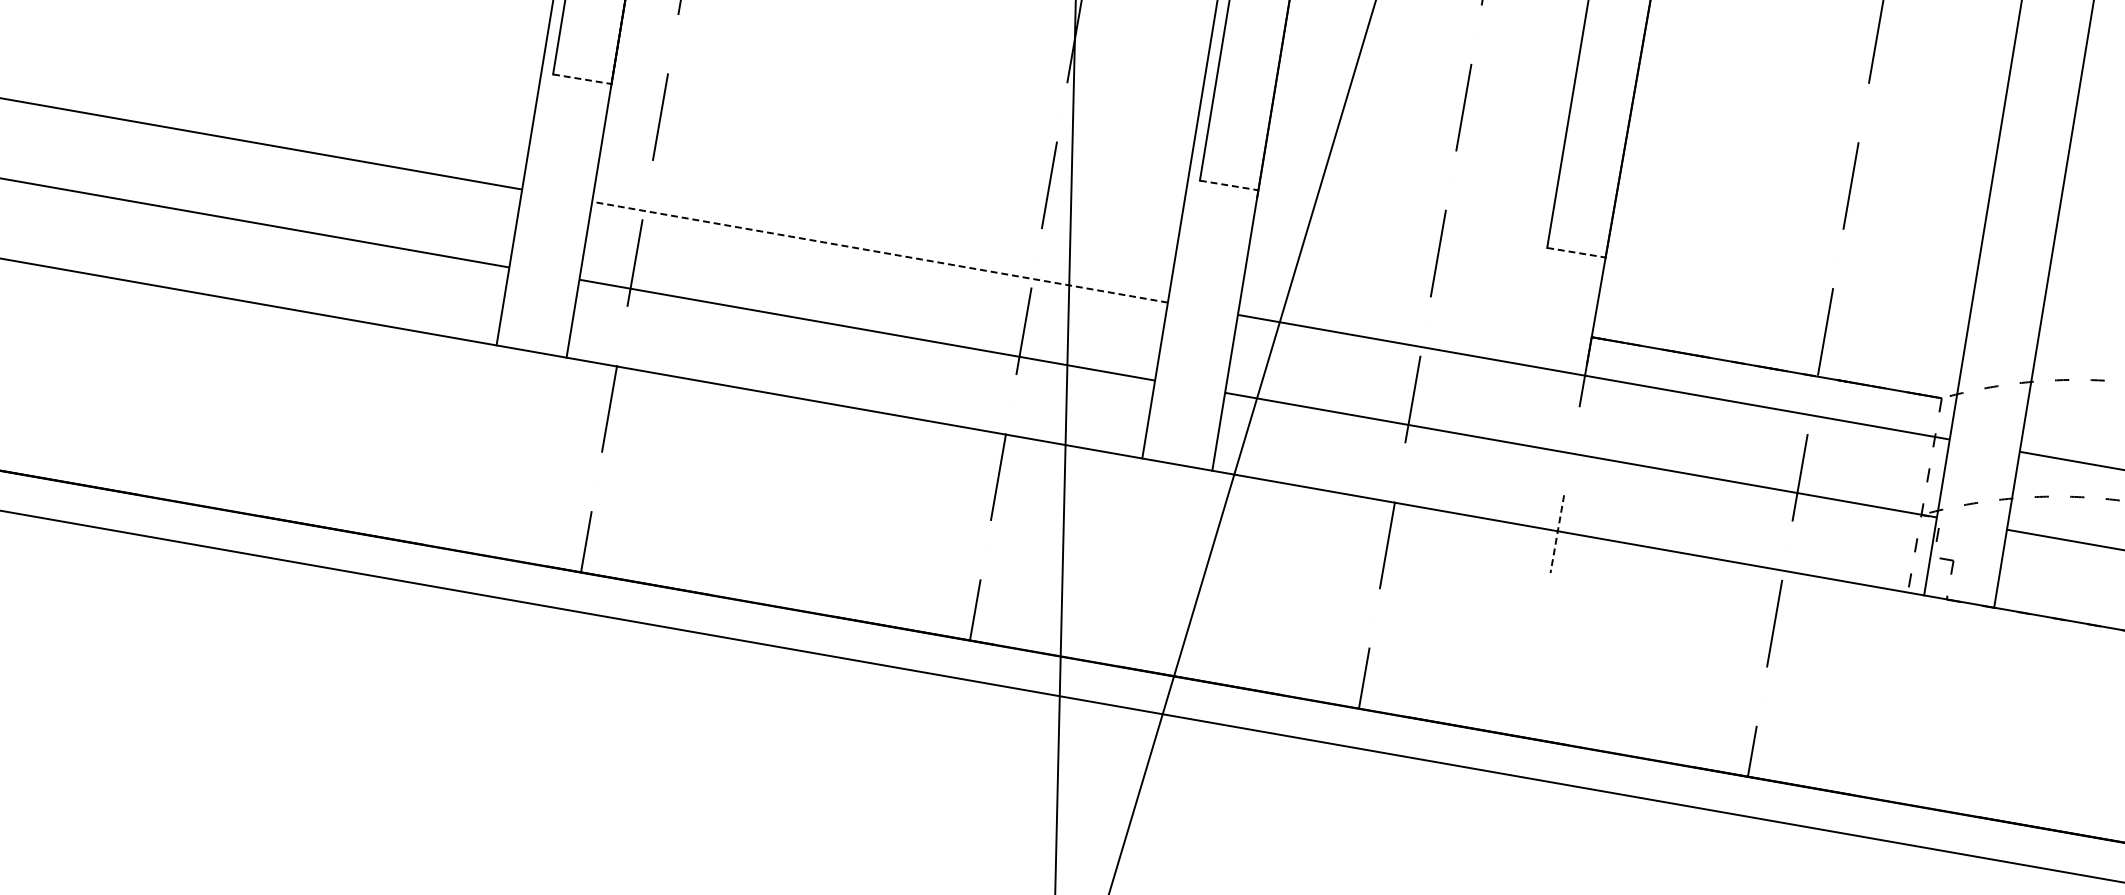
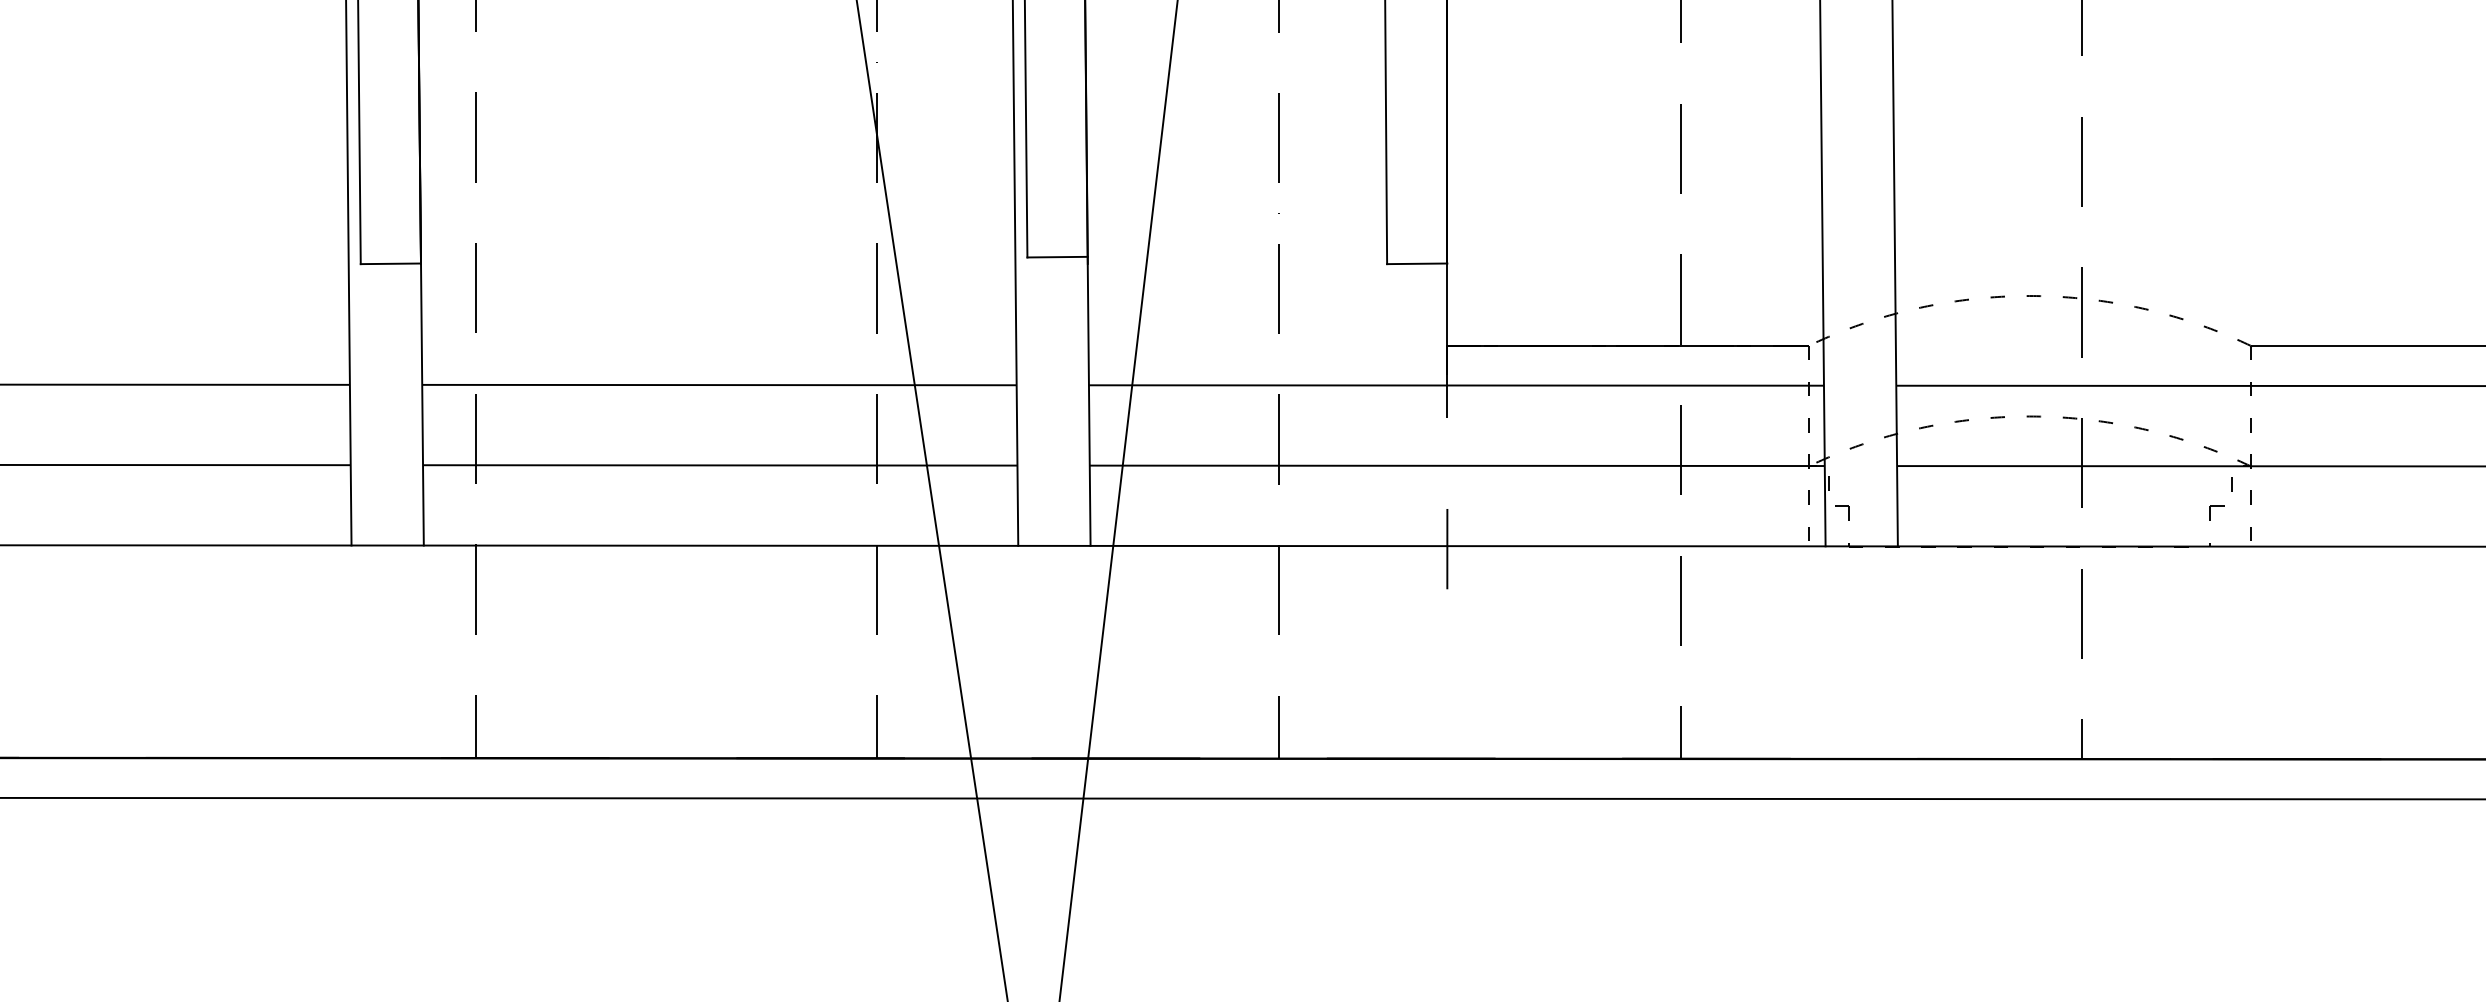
line: (582, 79) -> (391, 263), dashed -> solid
line: (1230, 185) -> (1058, 257), dashed -> solid
line: (879, 252) -> (718, 385), dashed -> solid
line: (1576, 252) -> (1417, 263), dashed -> solid
line: (1557, 534) -> (1447, 549), dashed -> solid

